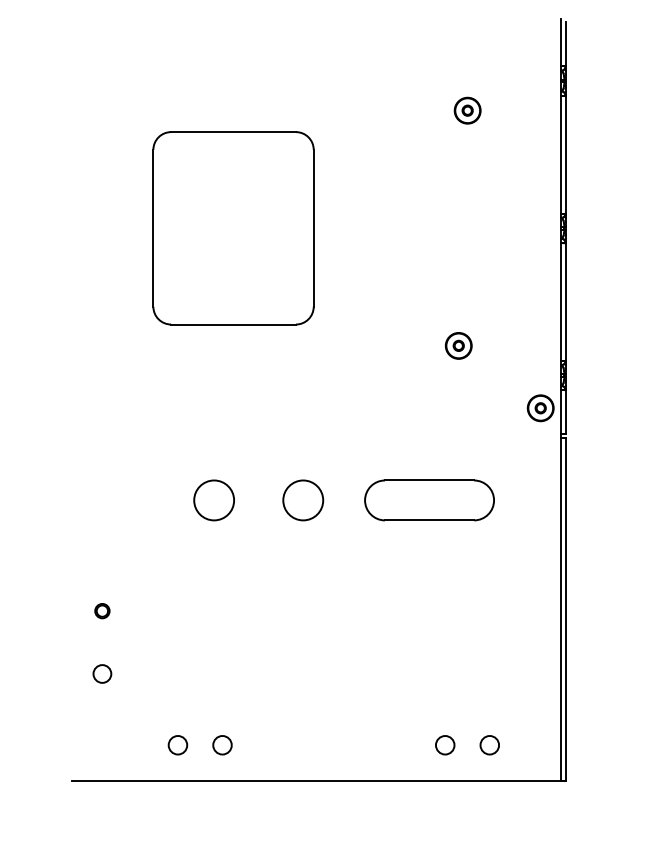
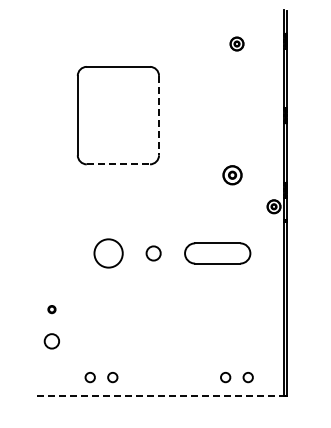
part: (466, 109) -> (236, 43), moved
line: (314, 228) -> (159, 115), solid -> dashed
line: (233, 324) -> (118, 164), solid -> dashed
part: (458, 344) -> (232, 174), size x1.4
circle: (213, 500) -> (108, 253), size x1.4
circle: (302, 500) -> (153, 253), size x0.7
circle: (101, 674) -> (51, 341), size x1.6
line: (316, 780) -> (160, 395), solid -> dashed

